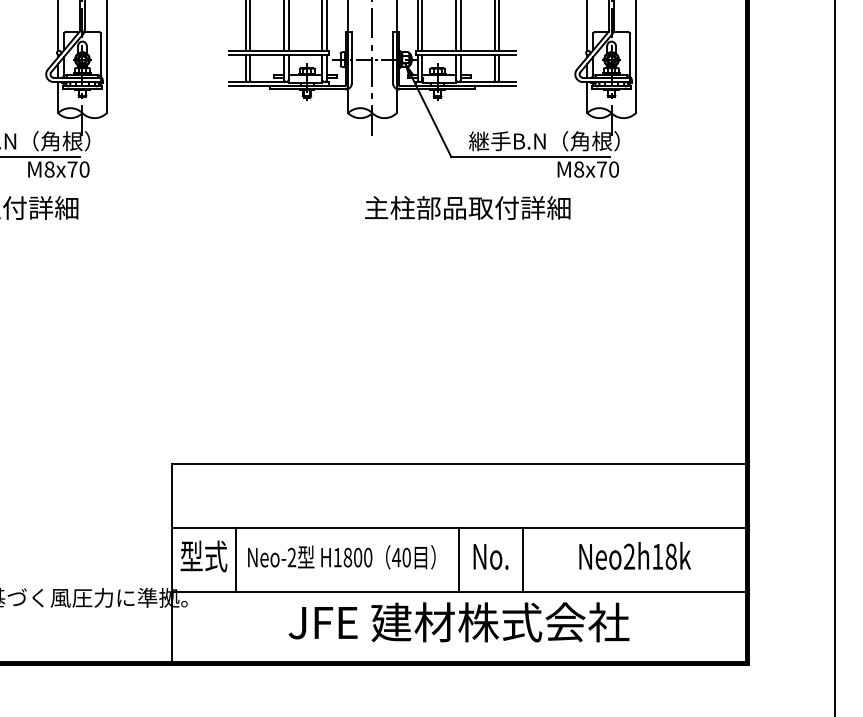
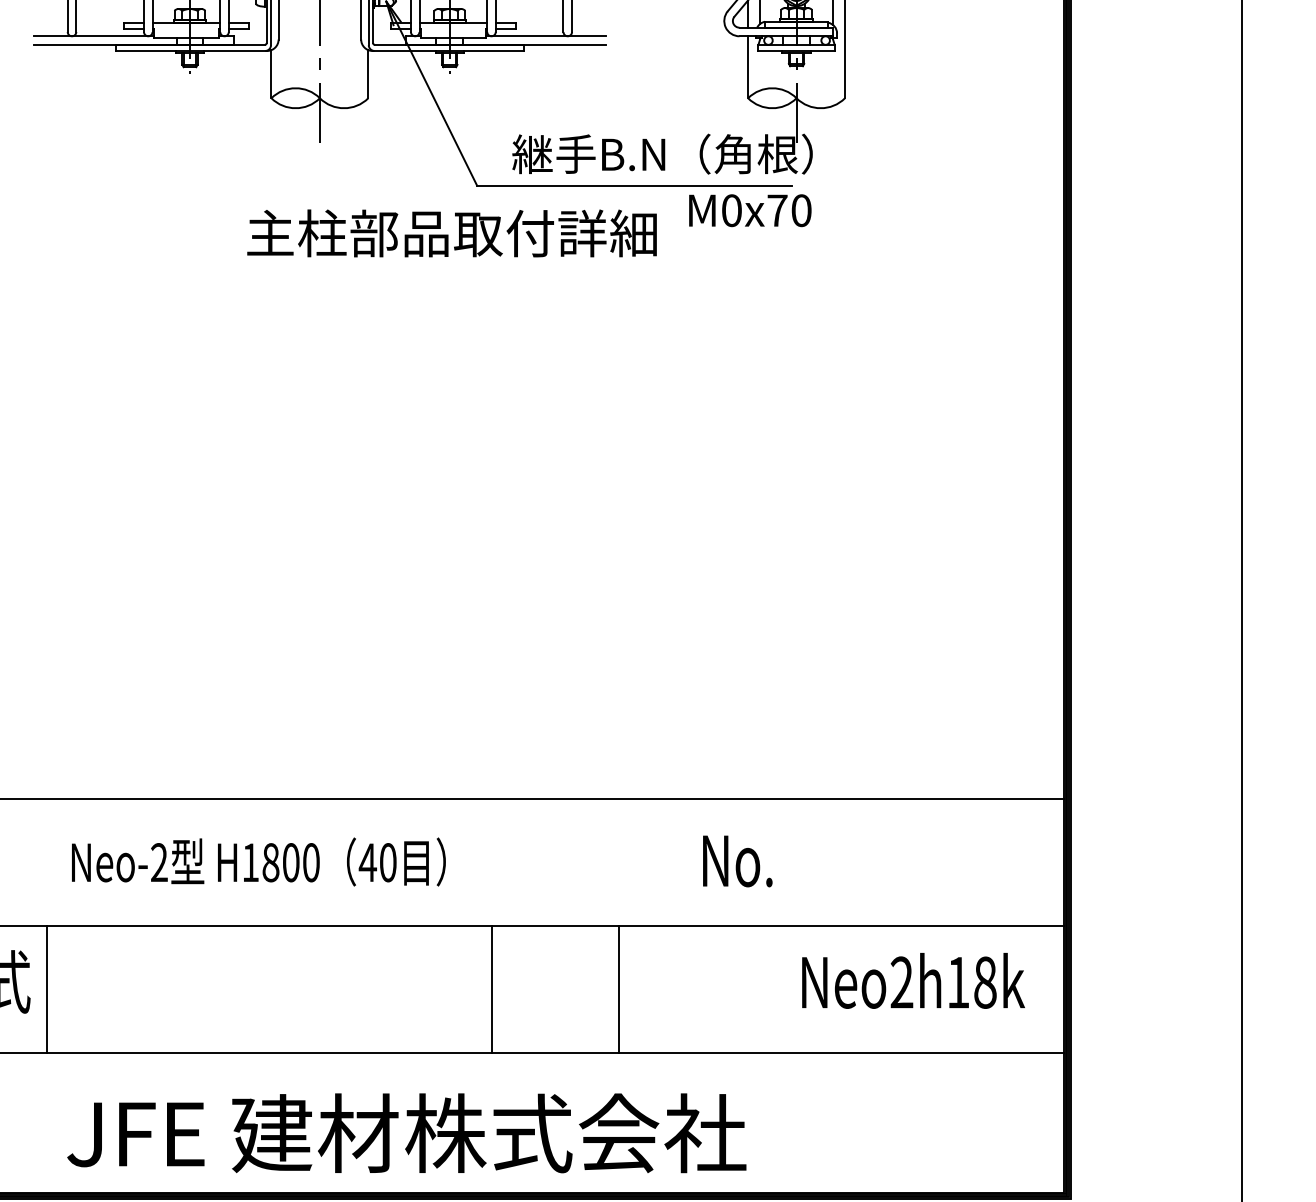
text: (579, 169) -> (732, 210), M8x70 -> M0x70
text: (467, 207) -> (451, 232), moved
text: (634, 555) -> (912, 980), moved
text: (490, 556) -> (736, 860), moved
text: (341, 557) -> (258, 862), moved
text: (458, 622) -> (405, 1133), moved

